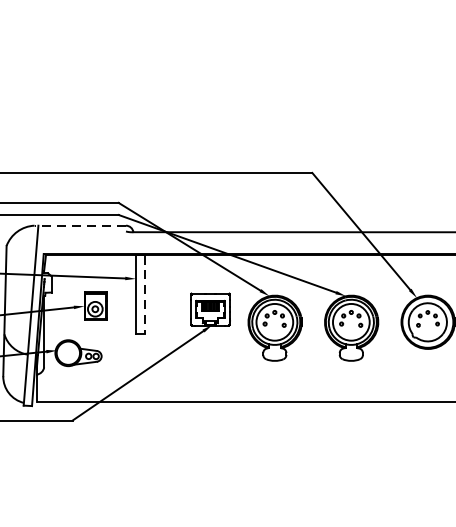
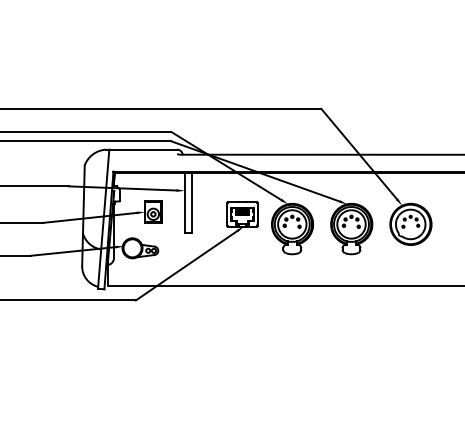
line: (79, 225) -> (141, 149), dashed -> solid
line: (144, 295) -> (191, 203), dashed -> solid

